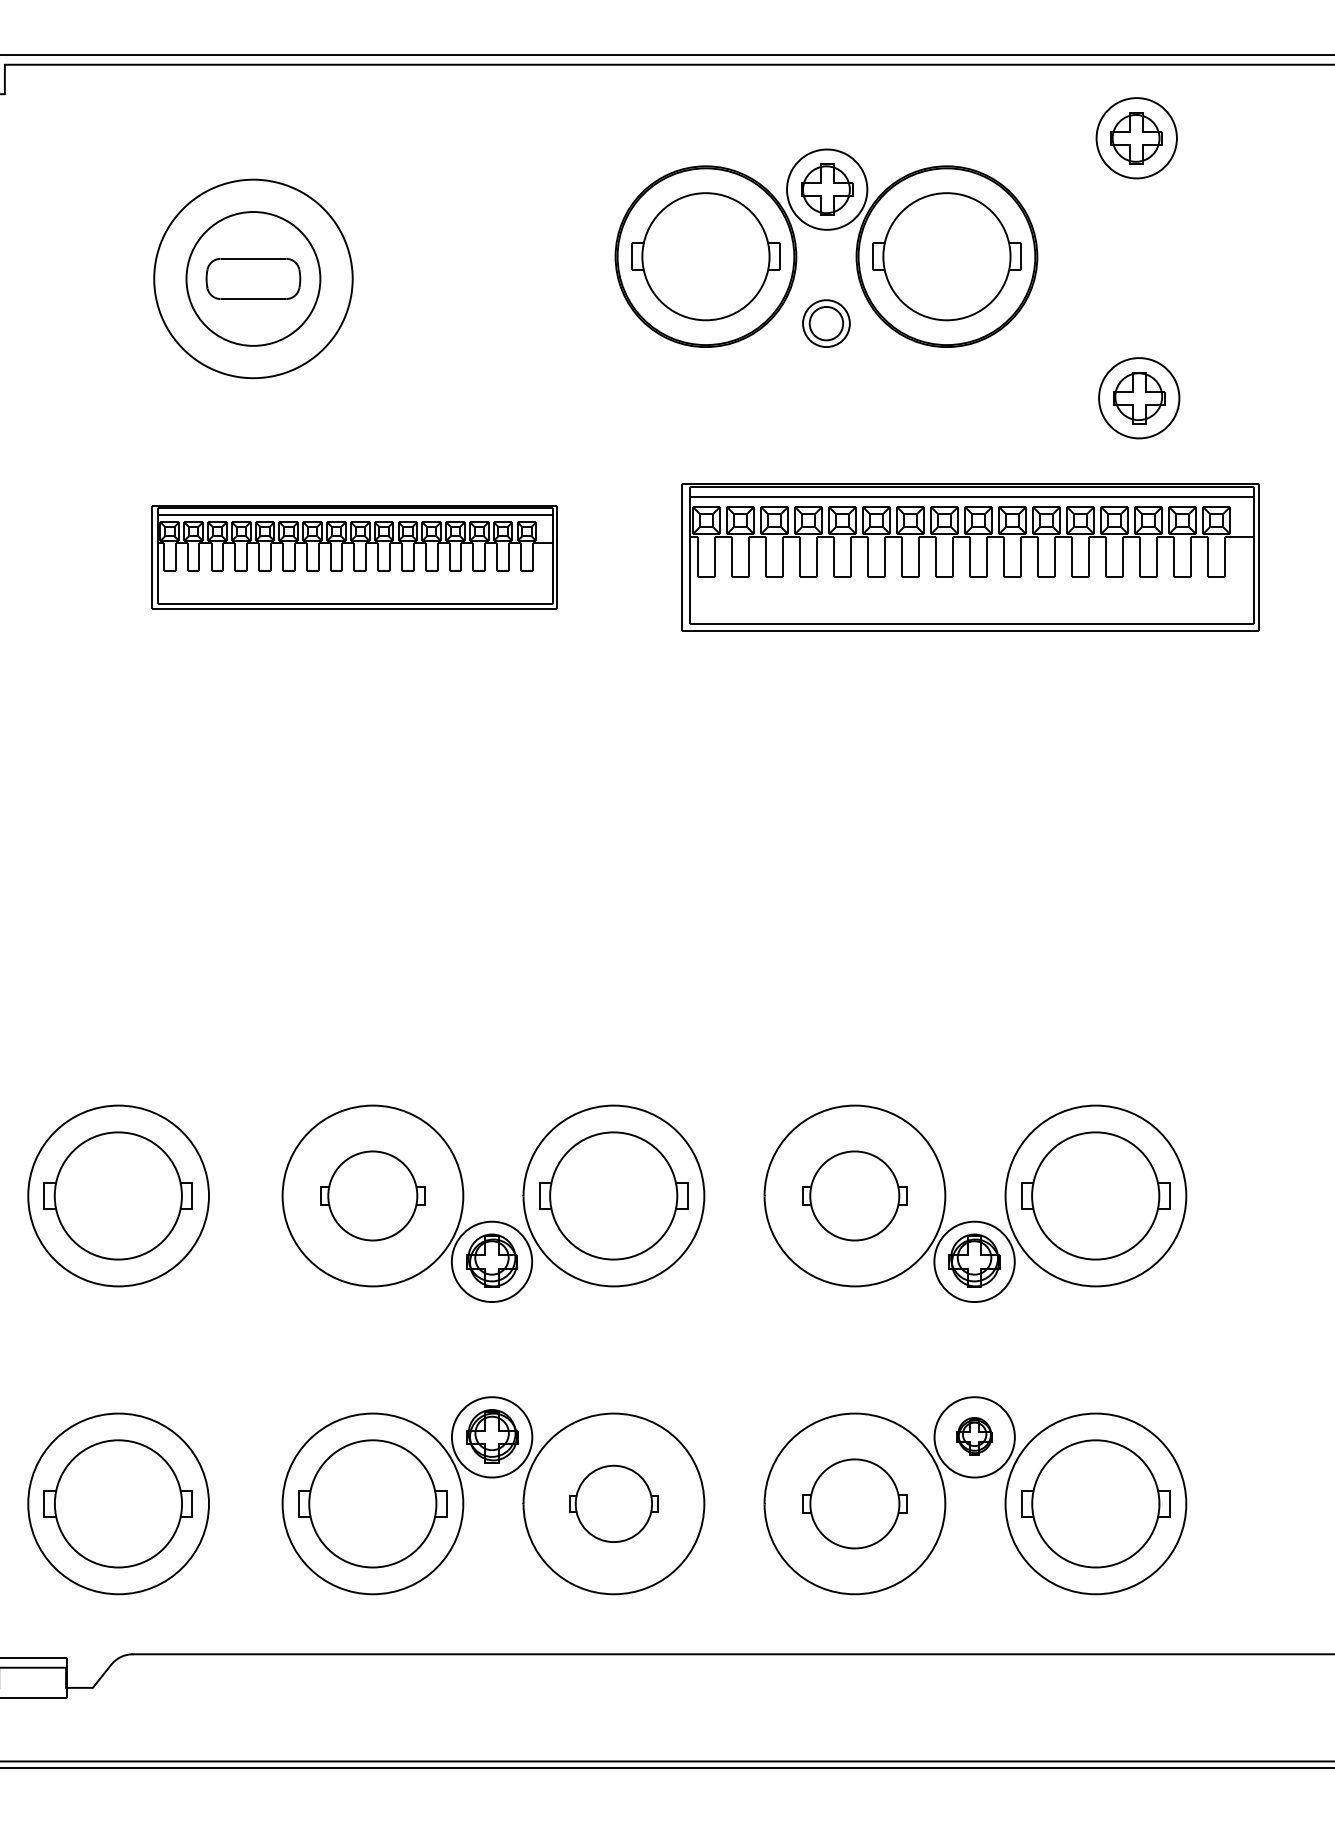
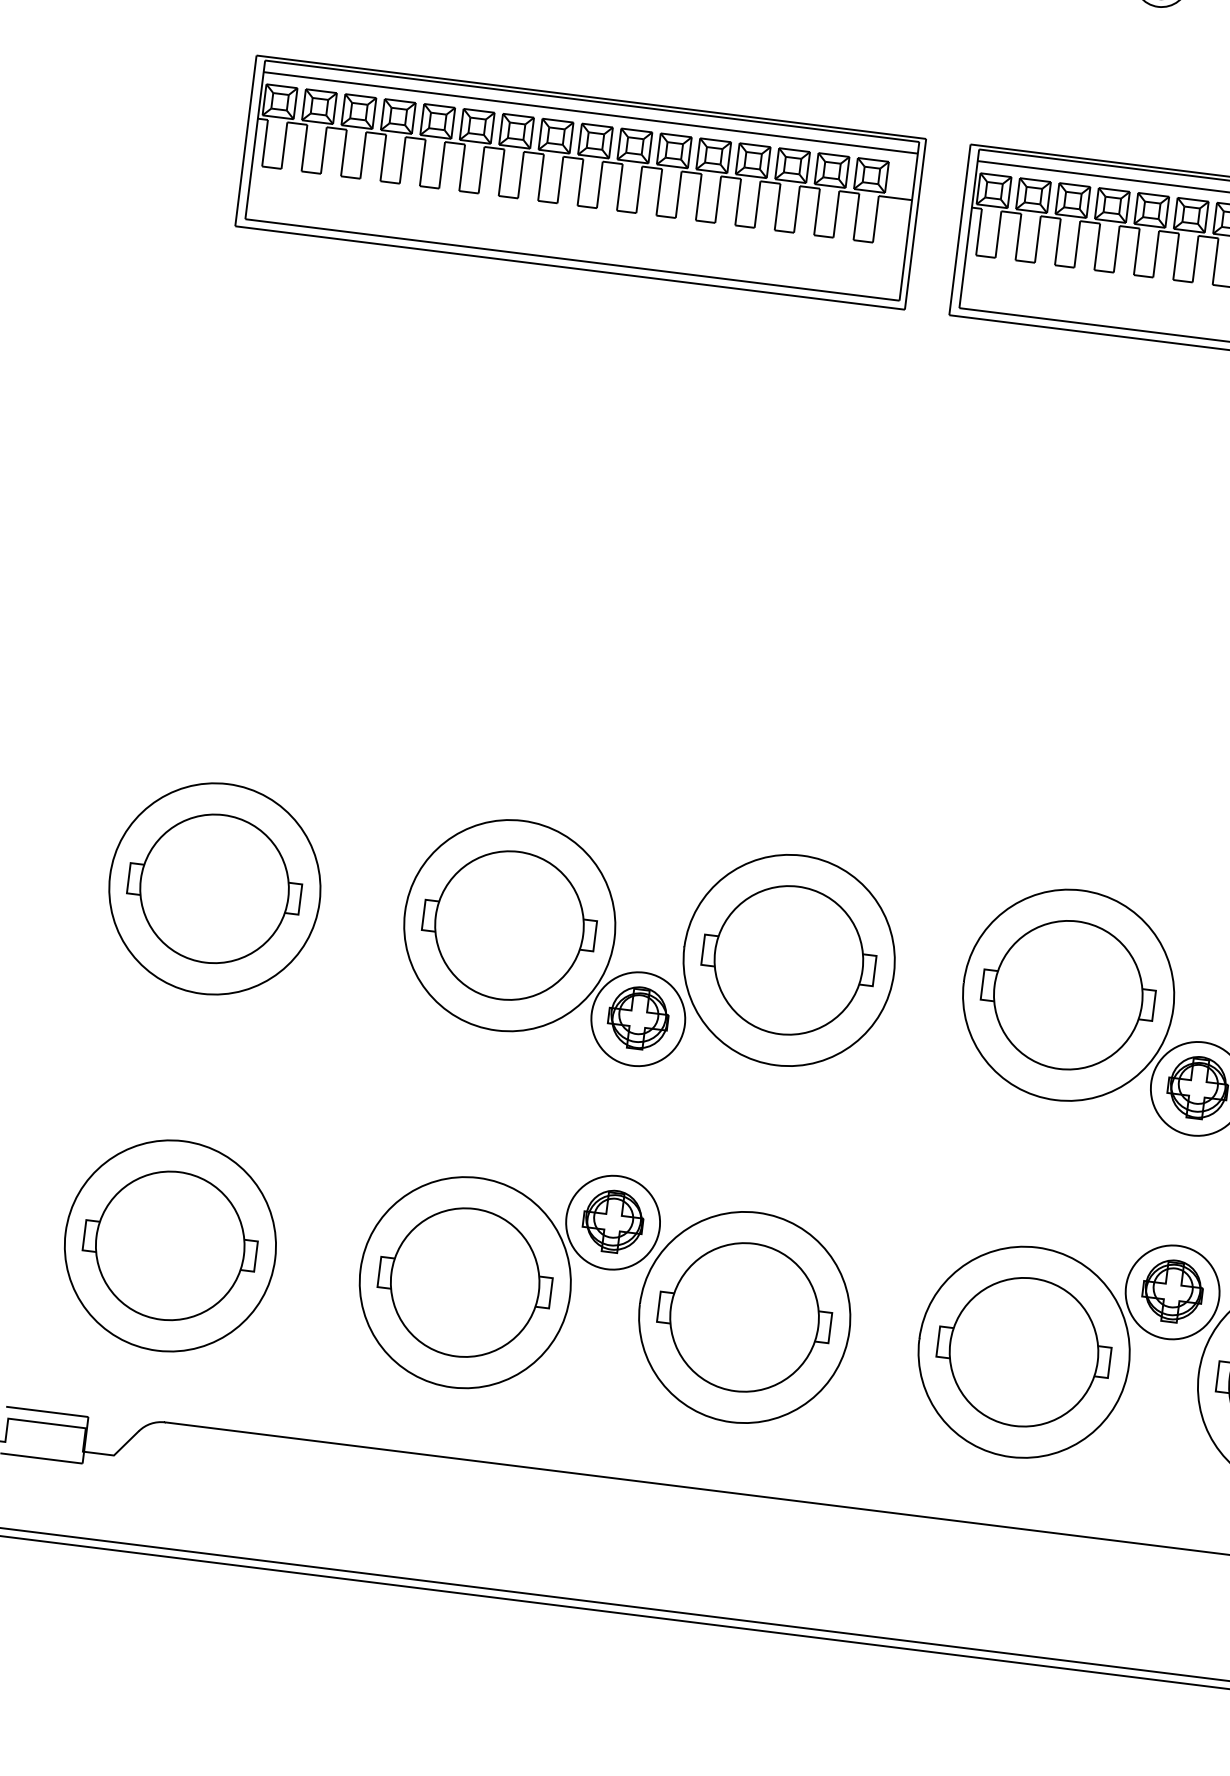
part: (354, 557) -> (580, 182), size x1.43
part: (372, 1195) -> (509, 925), size x1.43
part: (854, 1195) -> (1068, 994), size x1.43
part: (974, 1436) -> (1172, 1291), size x1.43
part: (613, 1503) -> (744, 1316), size x1.67
part: (854, 1503) -> (1023, 1351), size x1.43

